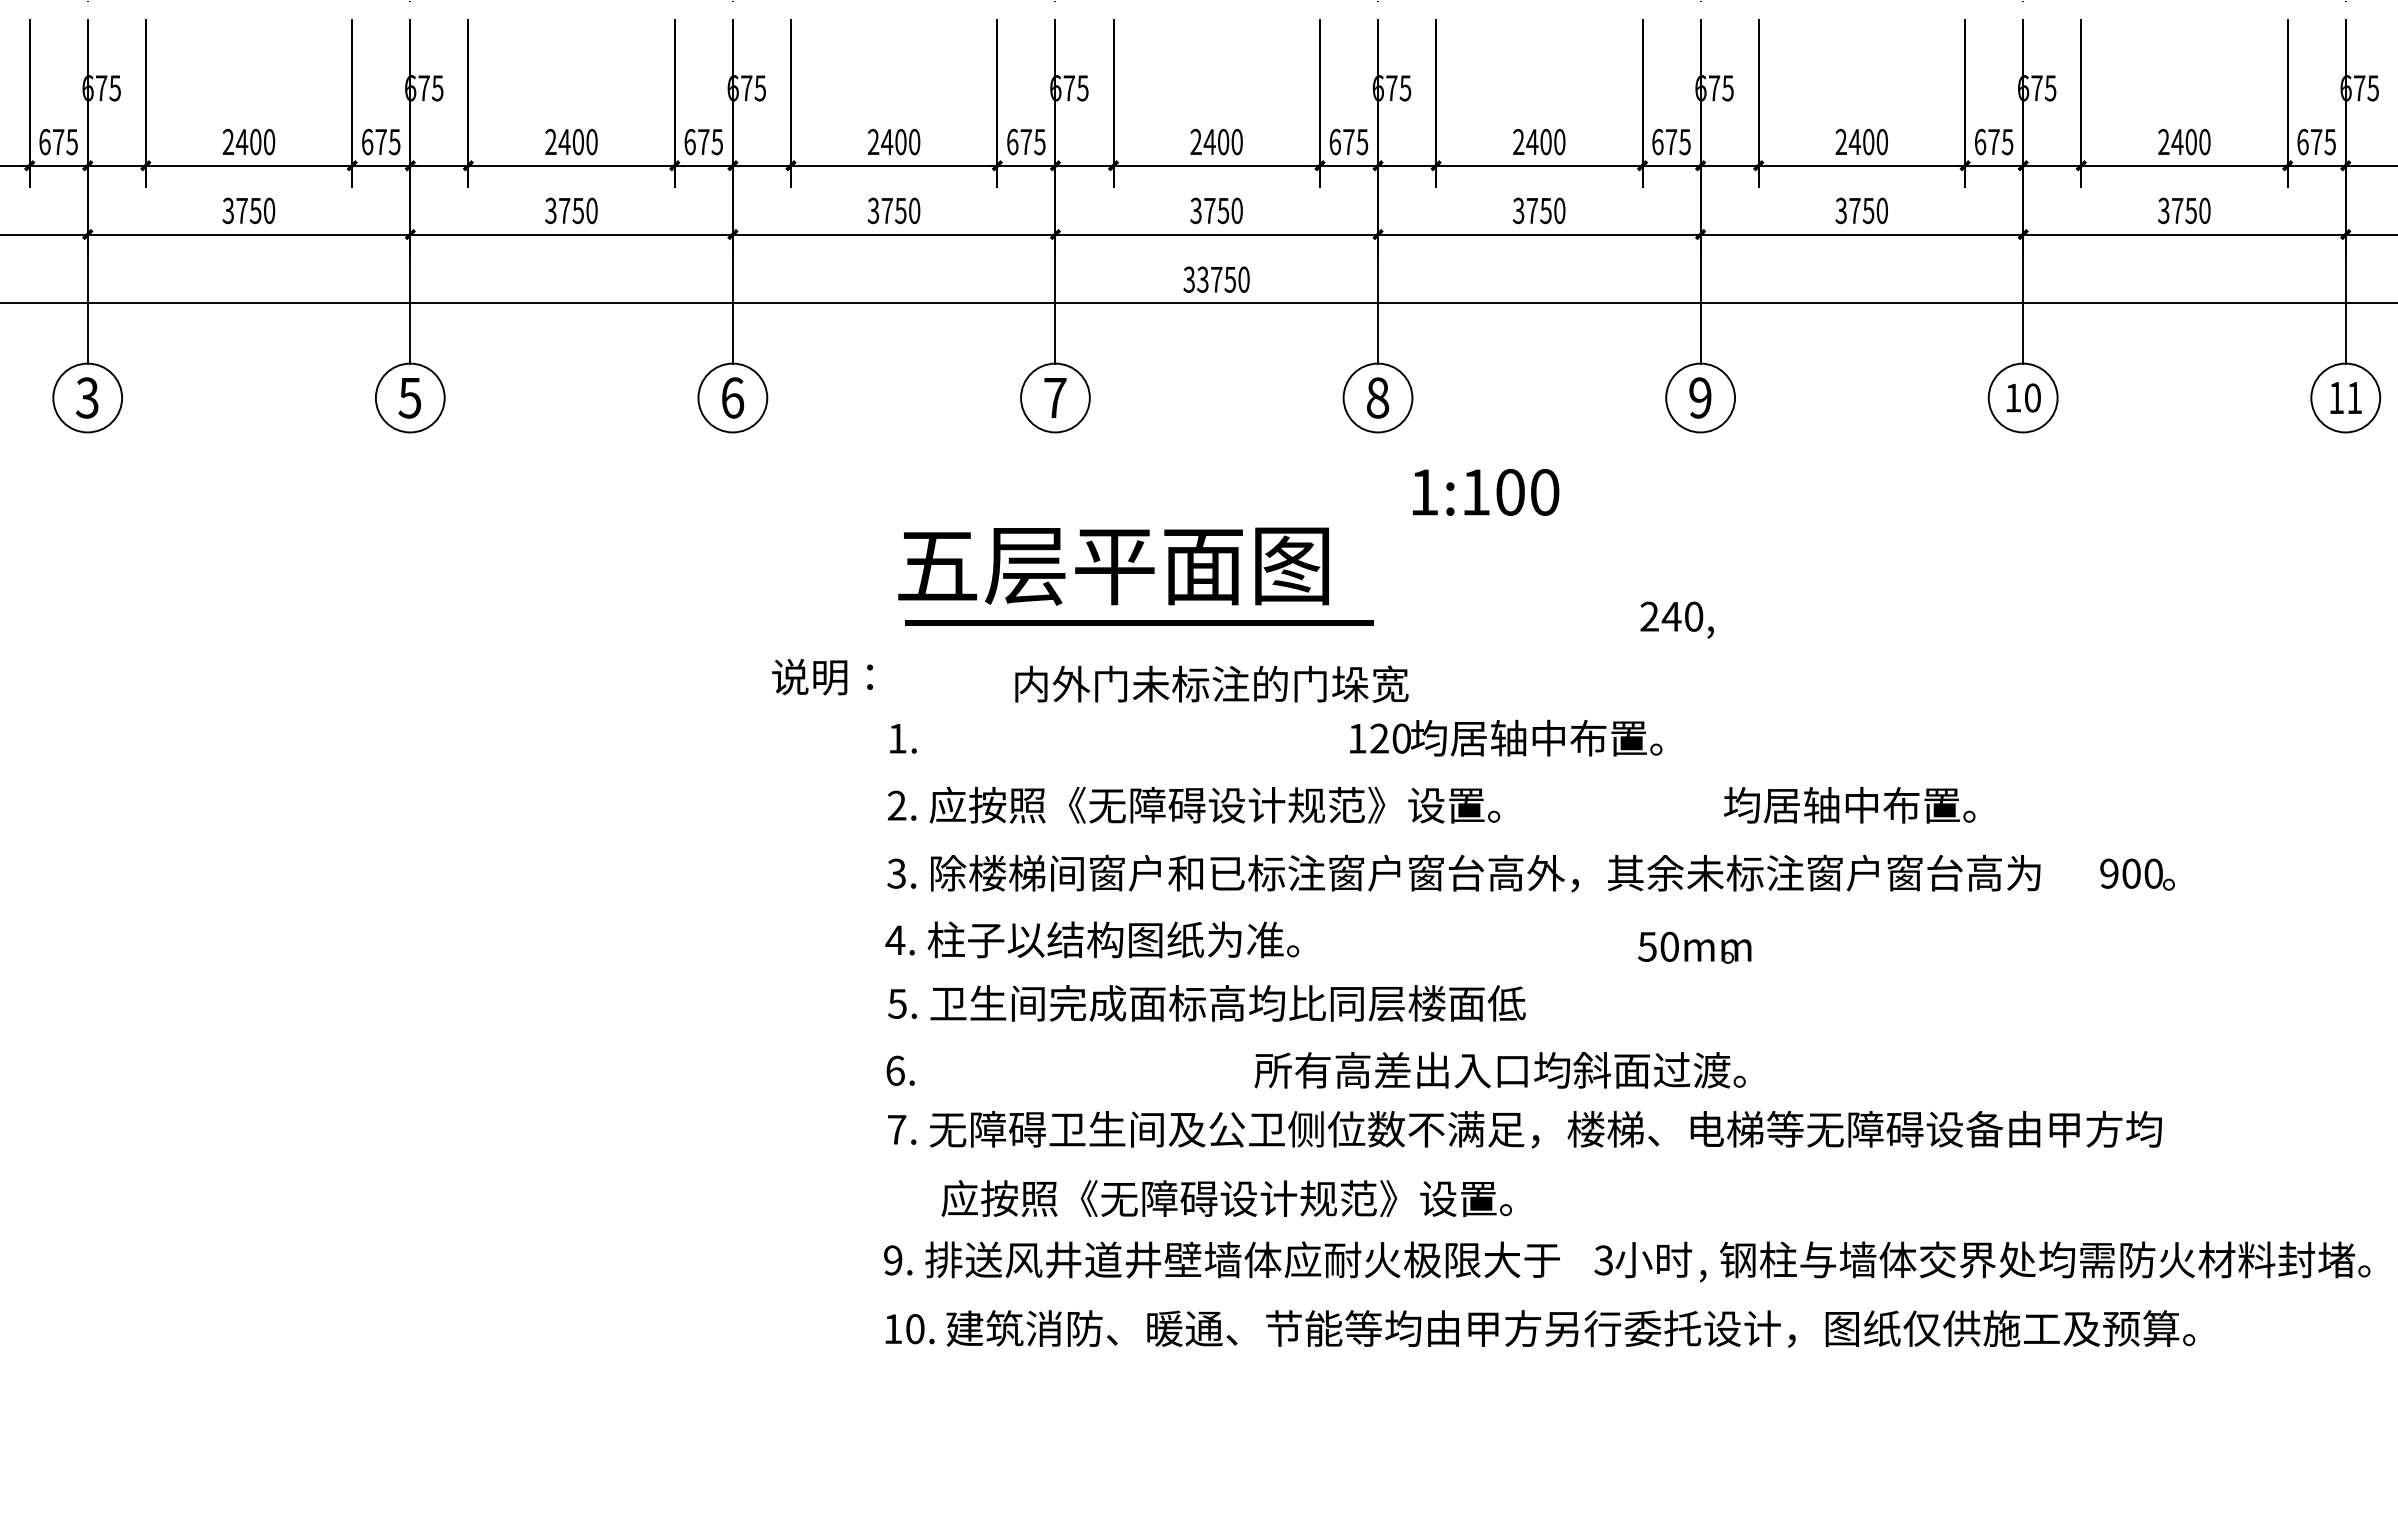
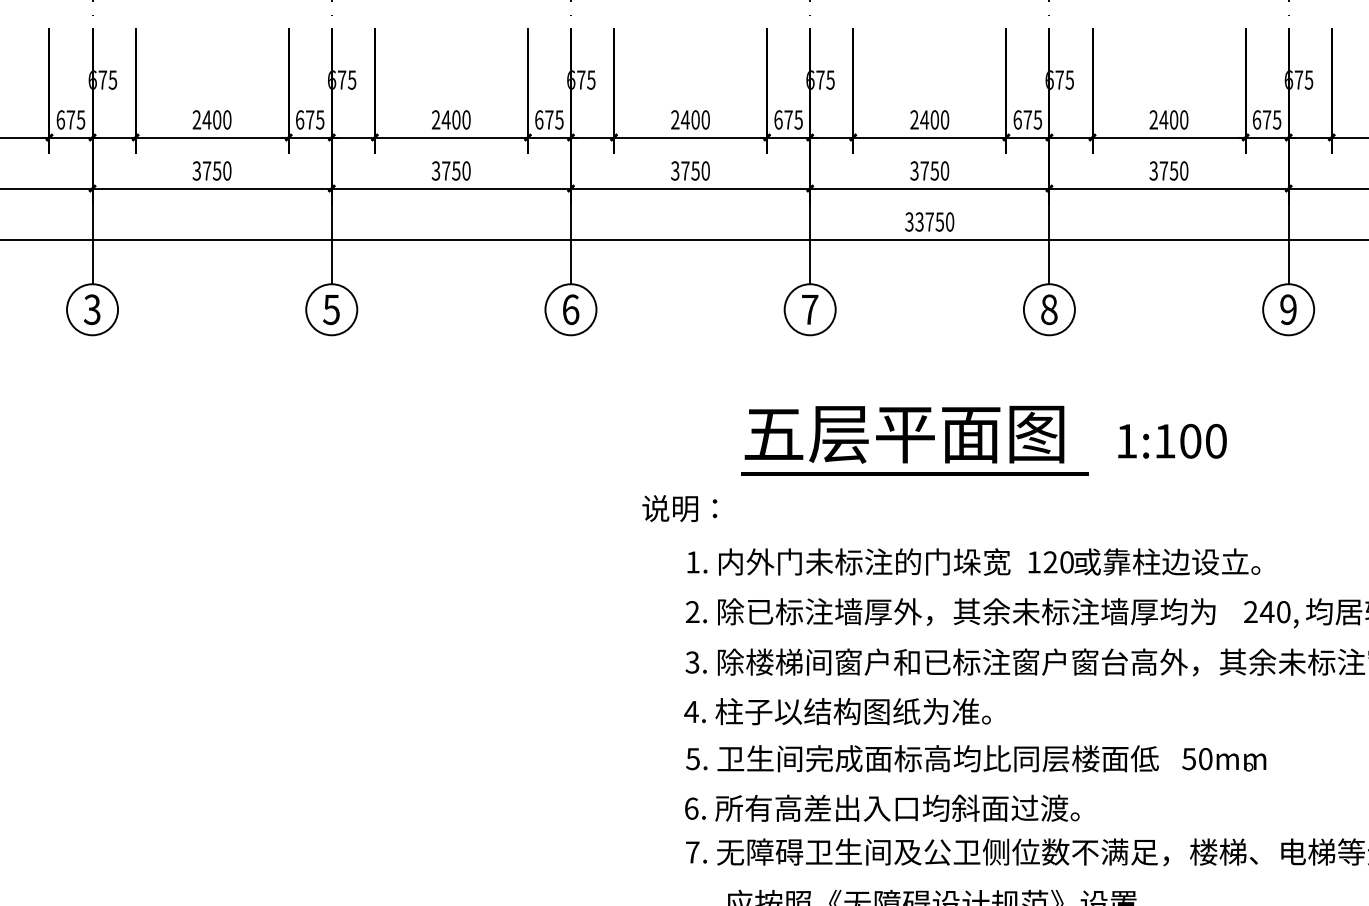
text: (1485, 492) -> (1172, 441), moved
text: (1113, 566) -> (904, 434), moved
text: (1676, 619) -> (1270, 614), moved
line: (1139, 622) -> (914, 474), moved
text: (822, 677) -> (679, 508), moved
text: (1211, 683) -> (864, 561), moved
text: (1528, 737) -> (1161, 561), 均居轴中布置。 -> 或靠柱边设立。
text: (1265, 805) -> (965, 611), 应按照《无障碍设计规范》设置。 -> 除已标注墙厚外，其余未标注墙厚均为
text: (1694, 947) -> (1224, 759), moved
text: (1499, 1070) -> (897, 808), moved

